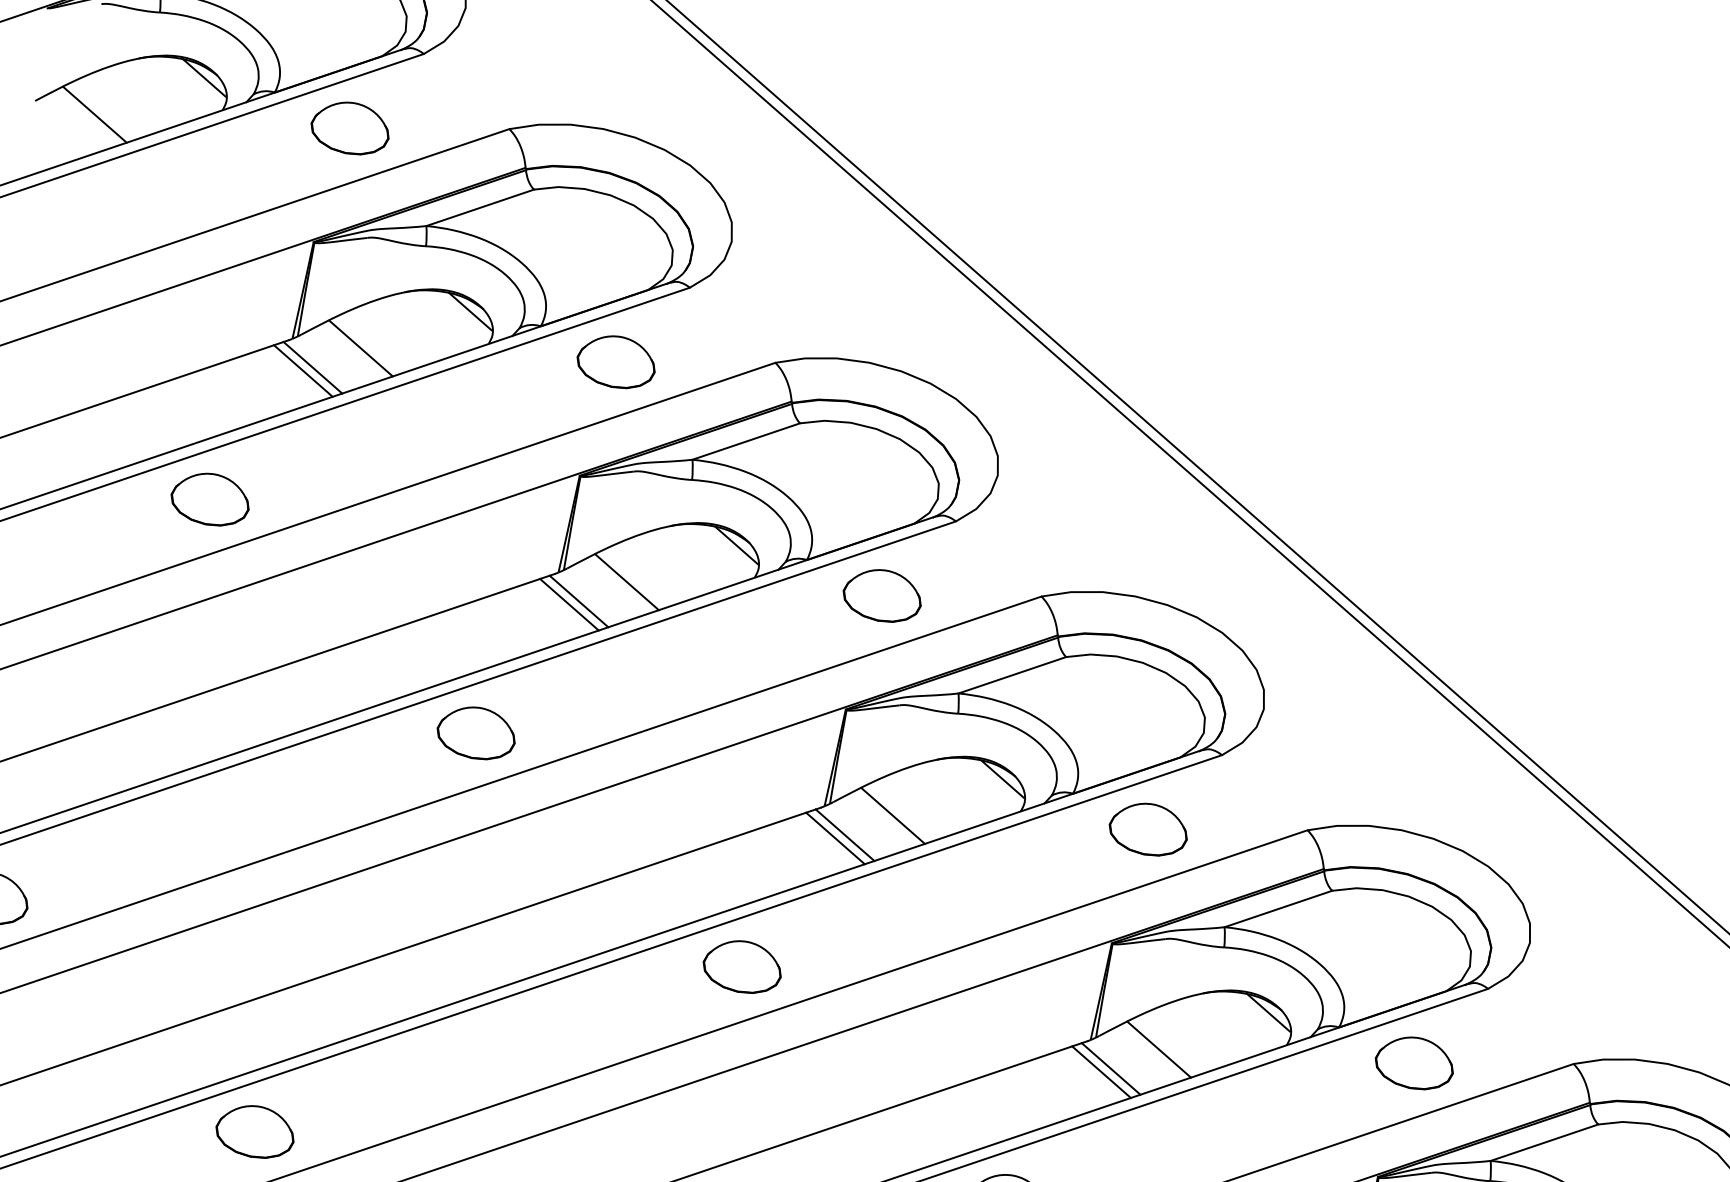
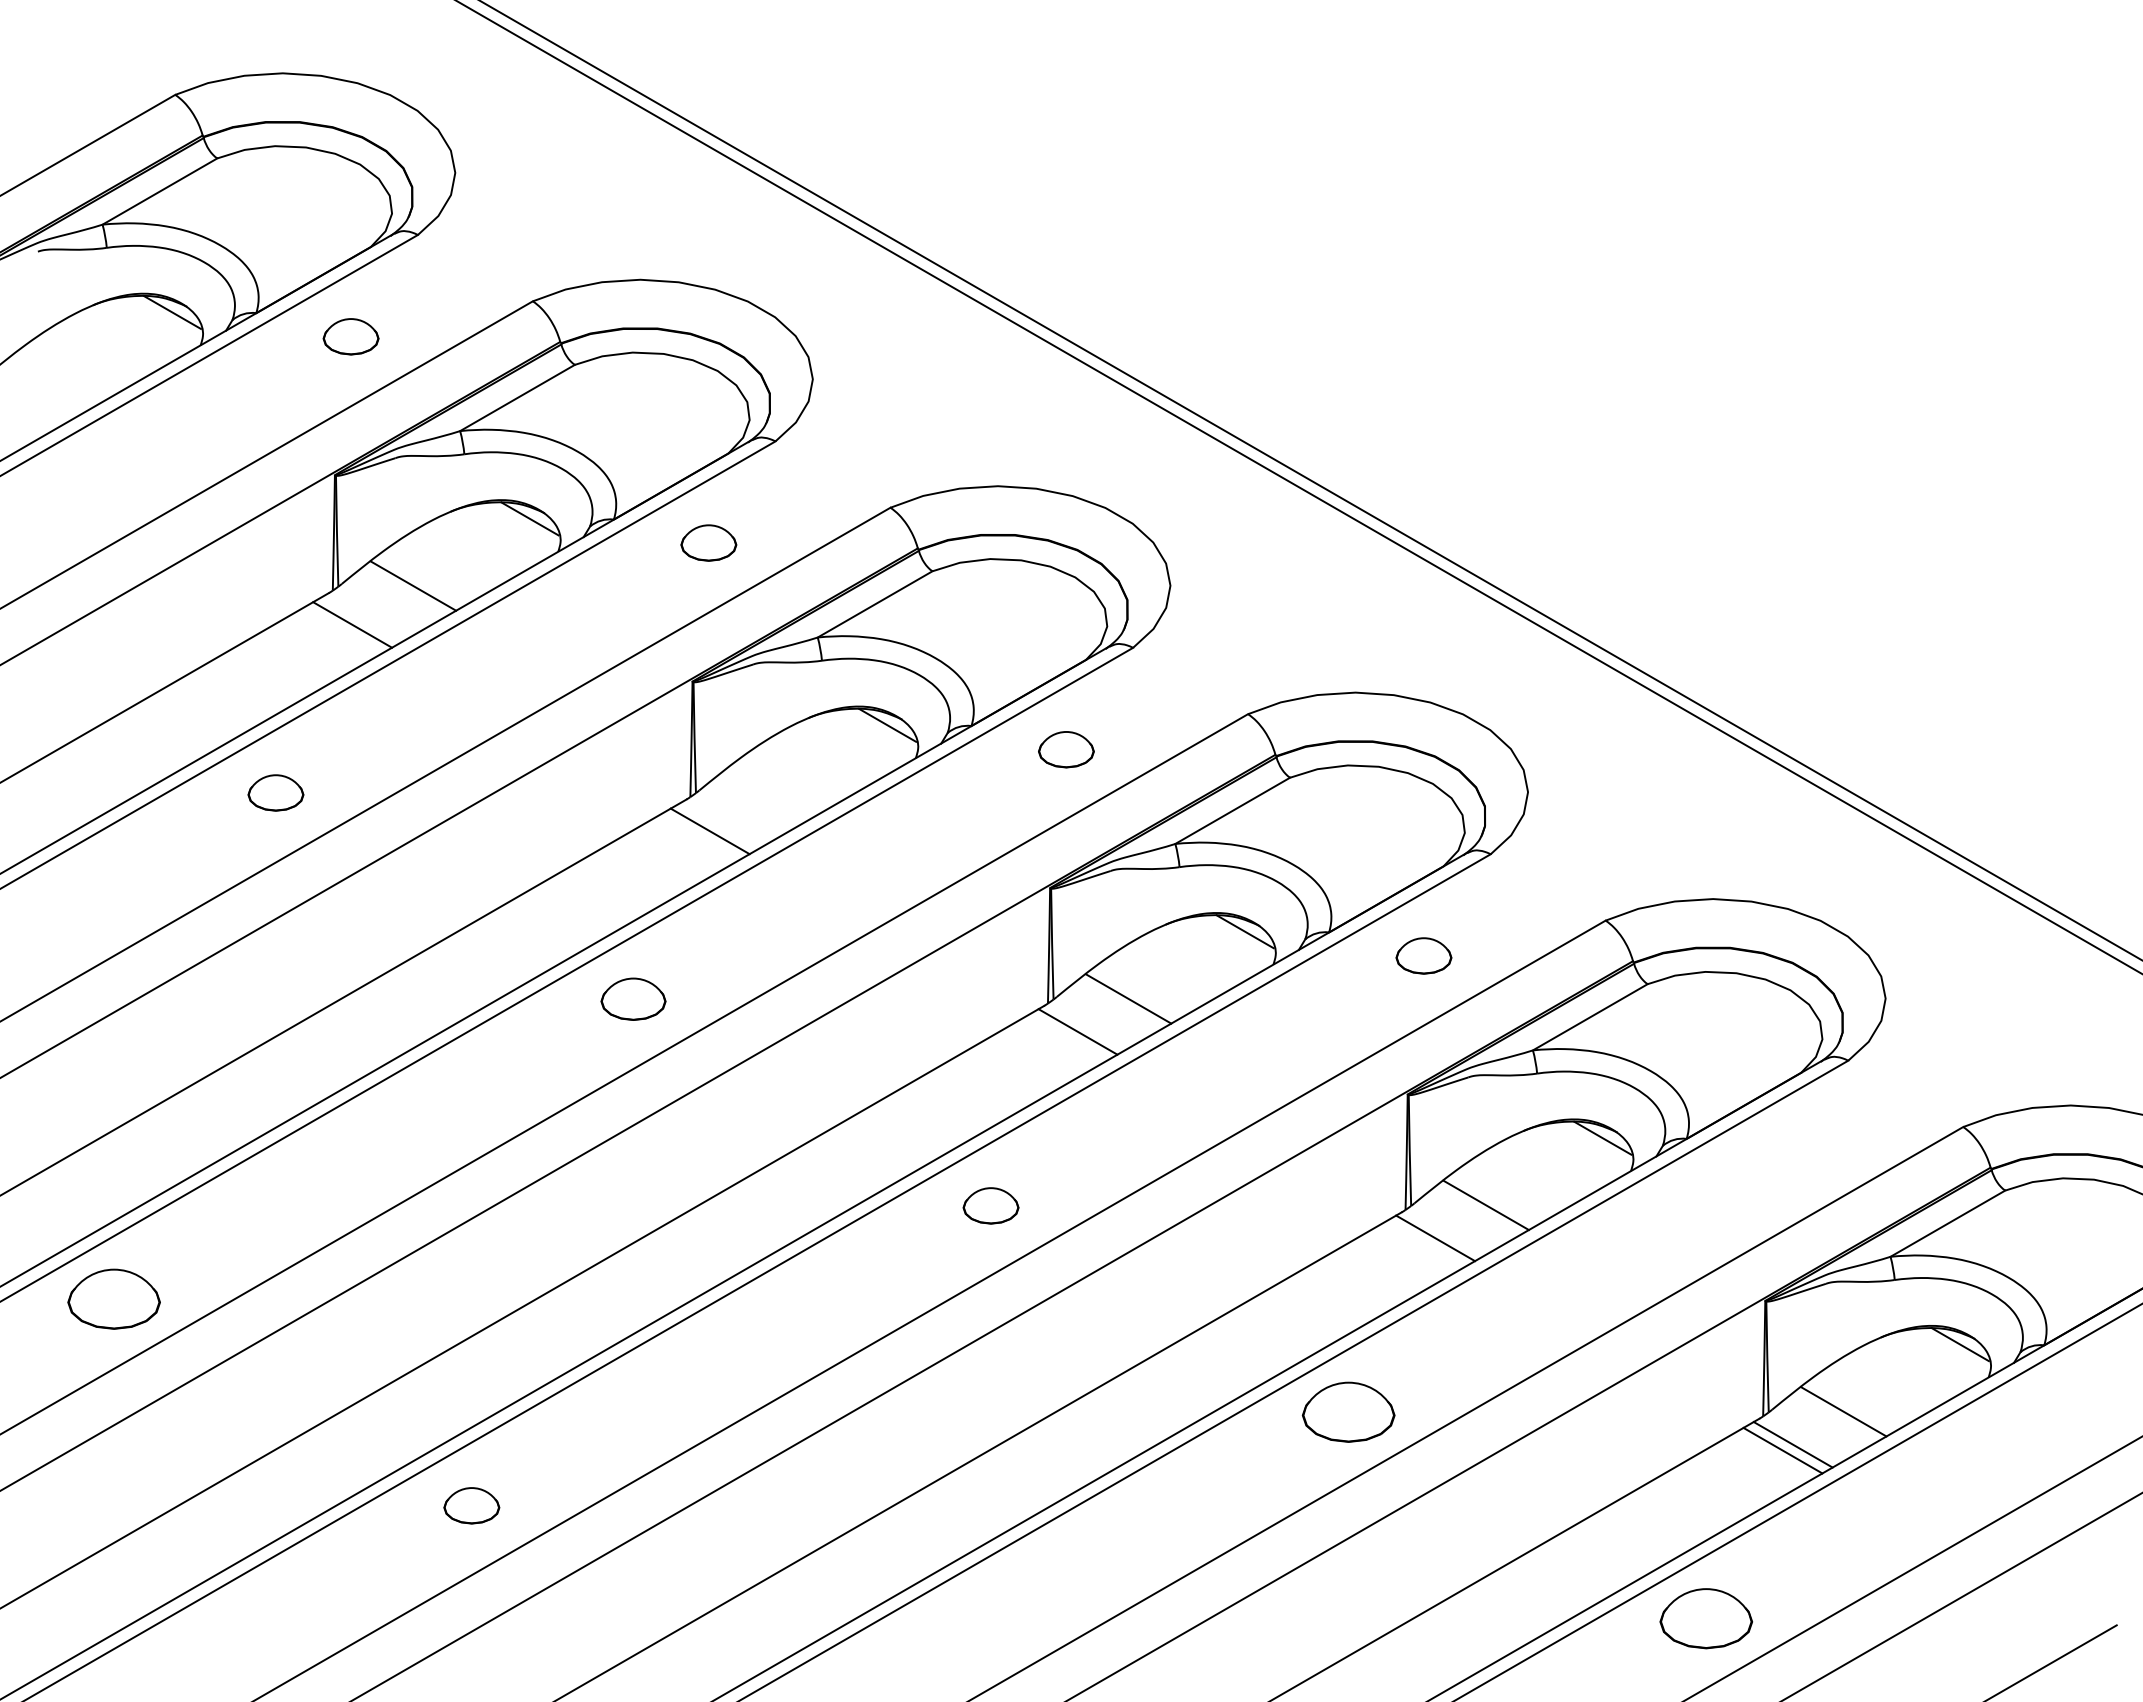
line: (94, 114) -> (55, 379), removed
part: (350, 128) -> (350, 336), size x0.6
part: (616, 361) -> (708, 542), size x0.6
line: (312, 367) -> (362, 618), removed
part: (210, 498) -> (275, 792), size x0.6
line: (626, 582) -> (770, 792), removed
part: (882, 595) -> (1066, 749), size x0.6
line: (578, 601) -> (719, 825), removed
part: (476, 732) -> (633, 998), size x0.7
part: (1148, 829) -> (1423, 955), size x0.6
line: (835, 838) -> (1067, 1037), removed
part: (742, 966) -> (990, 1205), size x0.6
part: (1414, 1062) -> (1781, 1161), removed
line: (1100, 1072) -> (1424, 1244), removed
part: (255, 1131) -> (471, 1505), size x0.6

